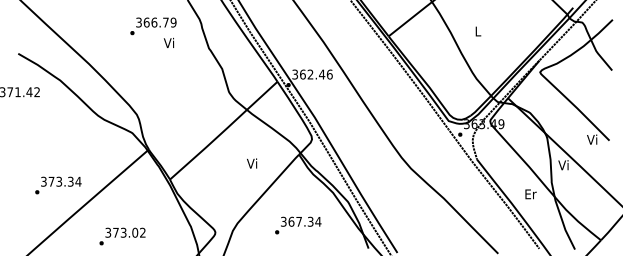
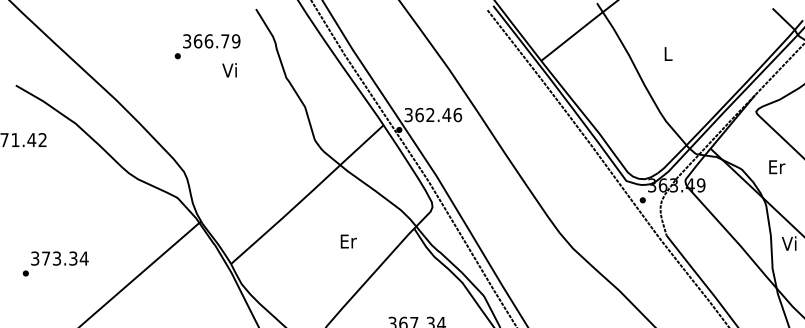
text: (252, 163) -> (348, 241), Vi -> Er
text: (58, 185) -> (55, 263), moved
text: (530, 194) -> (776, 167), moved

